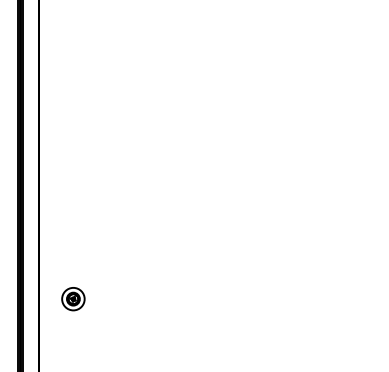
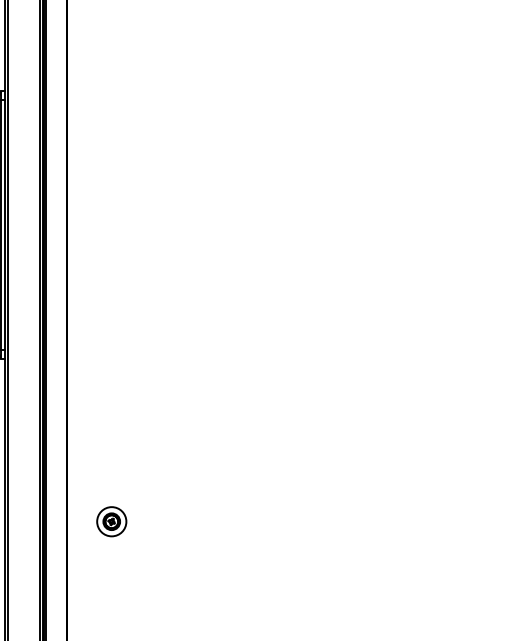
part: (73, 298) -> (111, 521), moved

